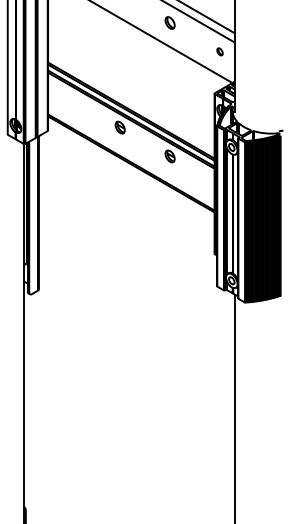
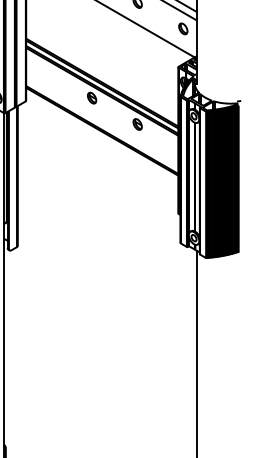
part: (219, 51) -> (182, 28), size x1.67

